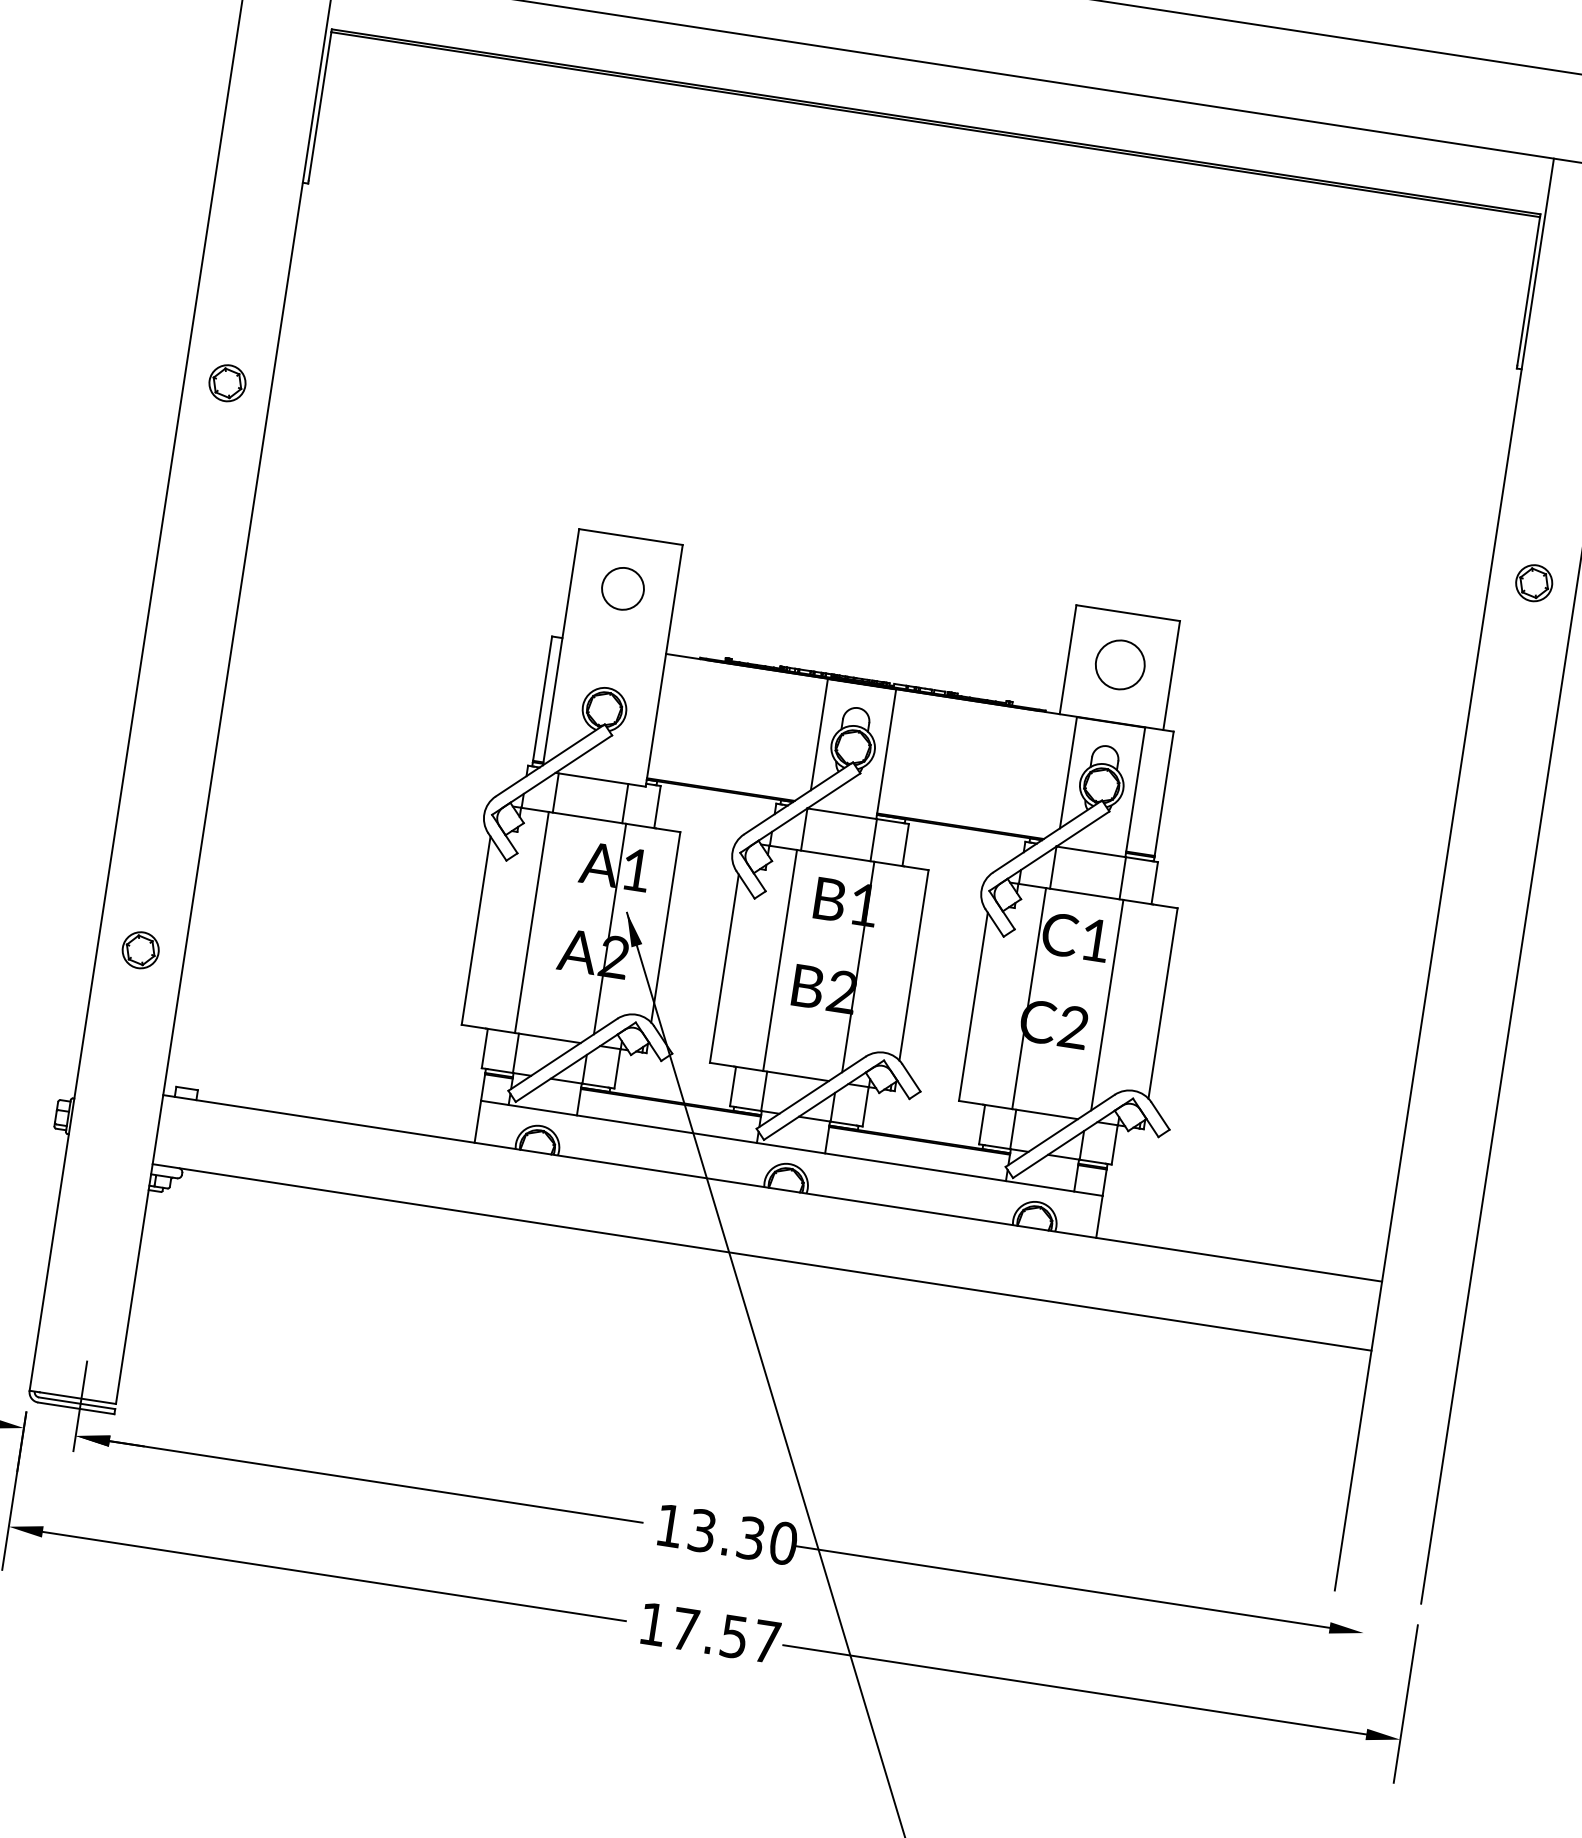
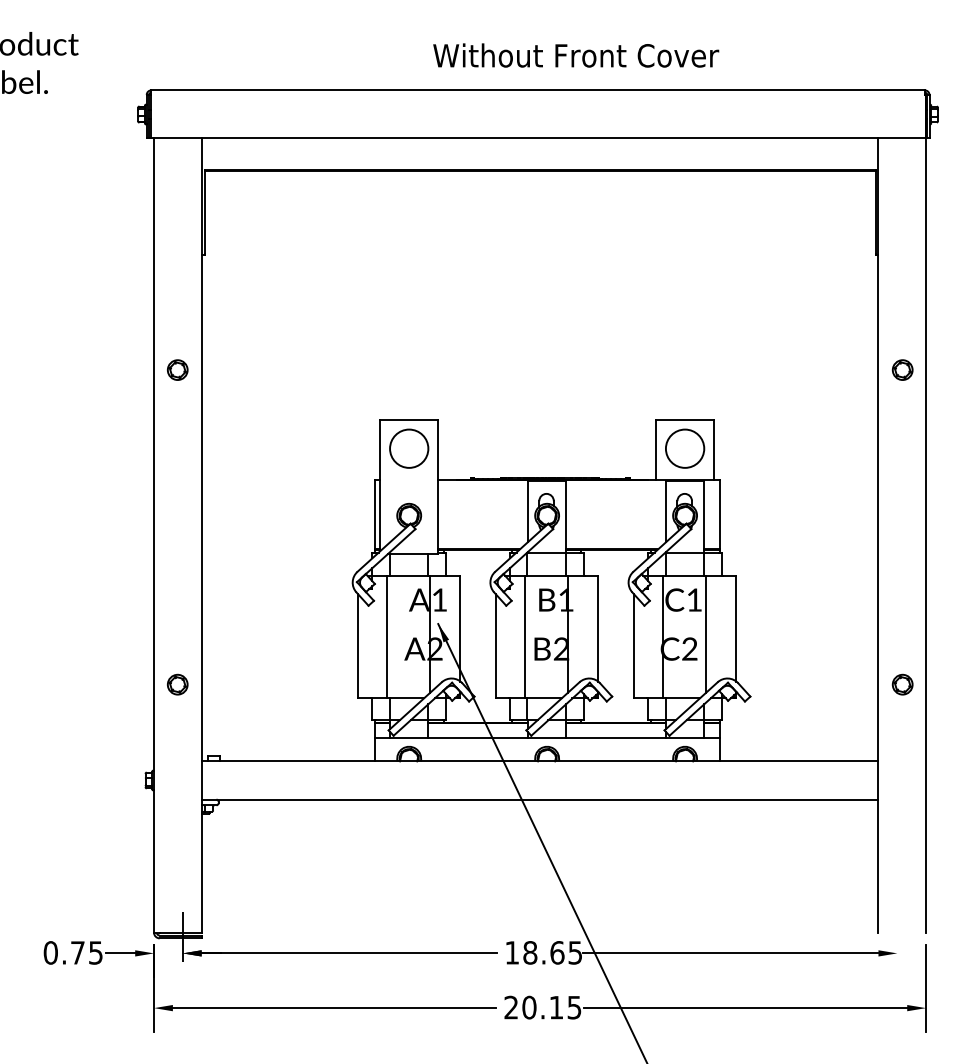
circle: (623, 588) -> (409, 448), size x1.67
circle: (1119, 664) -> (684, 448), size x1.43
part: (1447, 1149) -> (902, 684), added
text: (742, 1536) -> (552, 952), 13.30 -> 18.65
text: (709, 1632) -> (542, 1007), 17.57 -> 20.15

